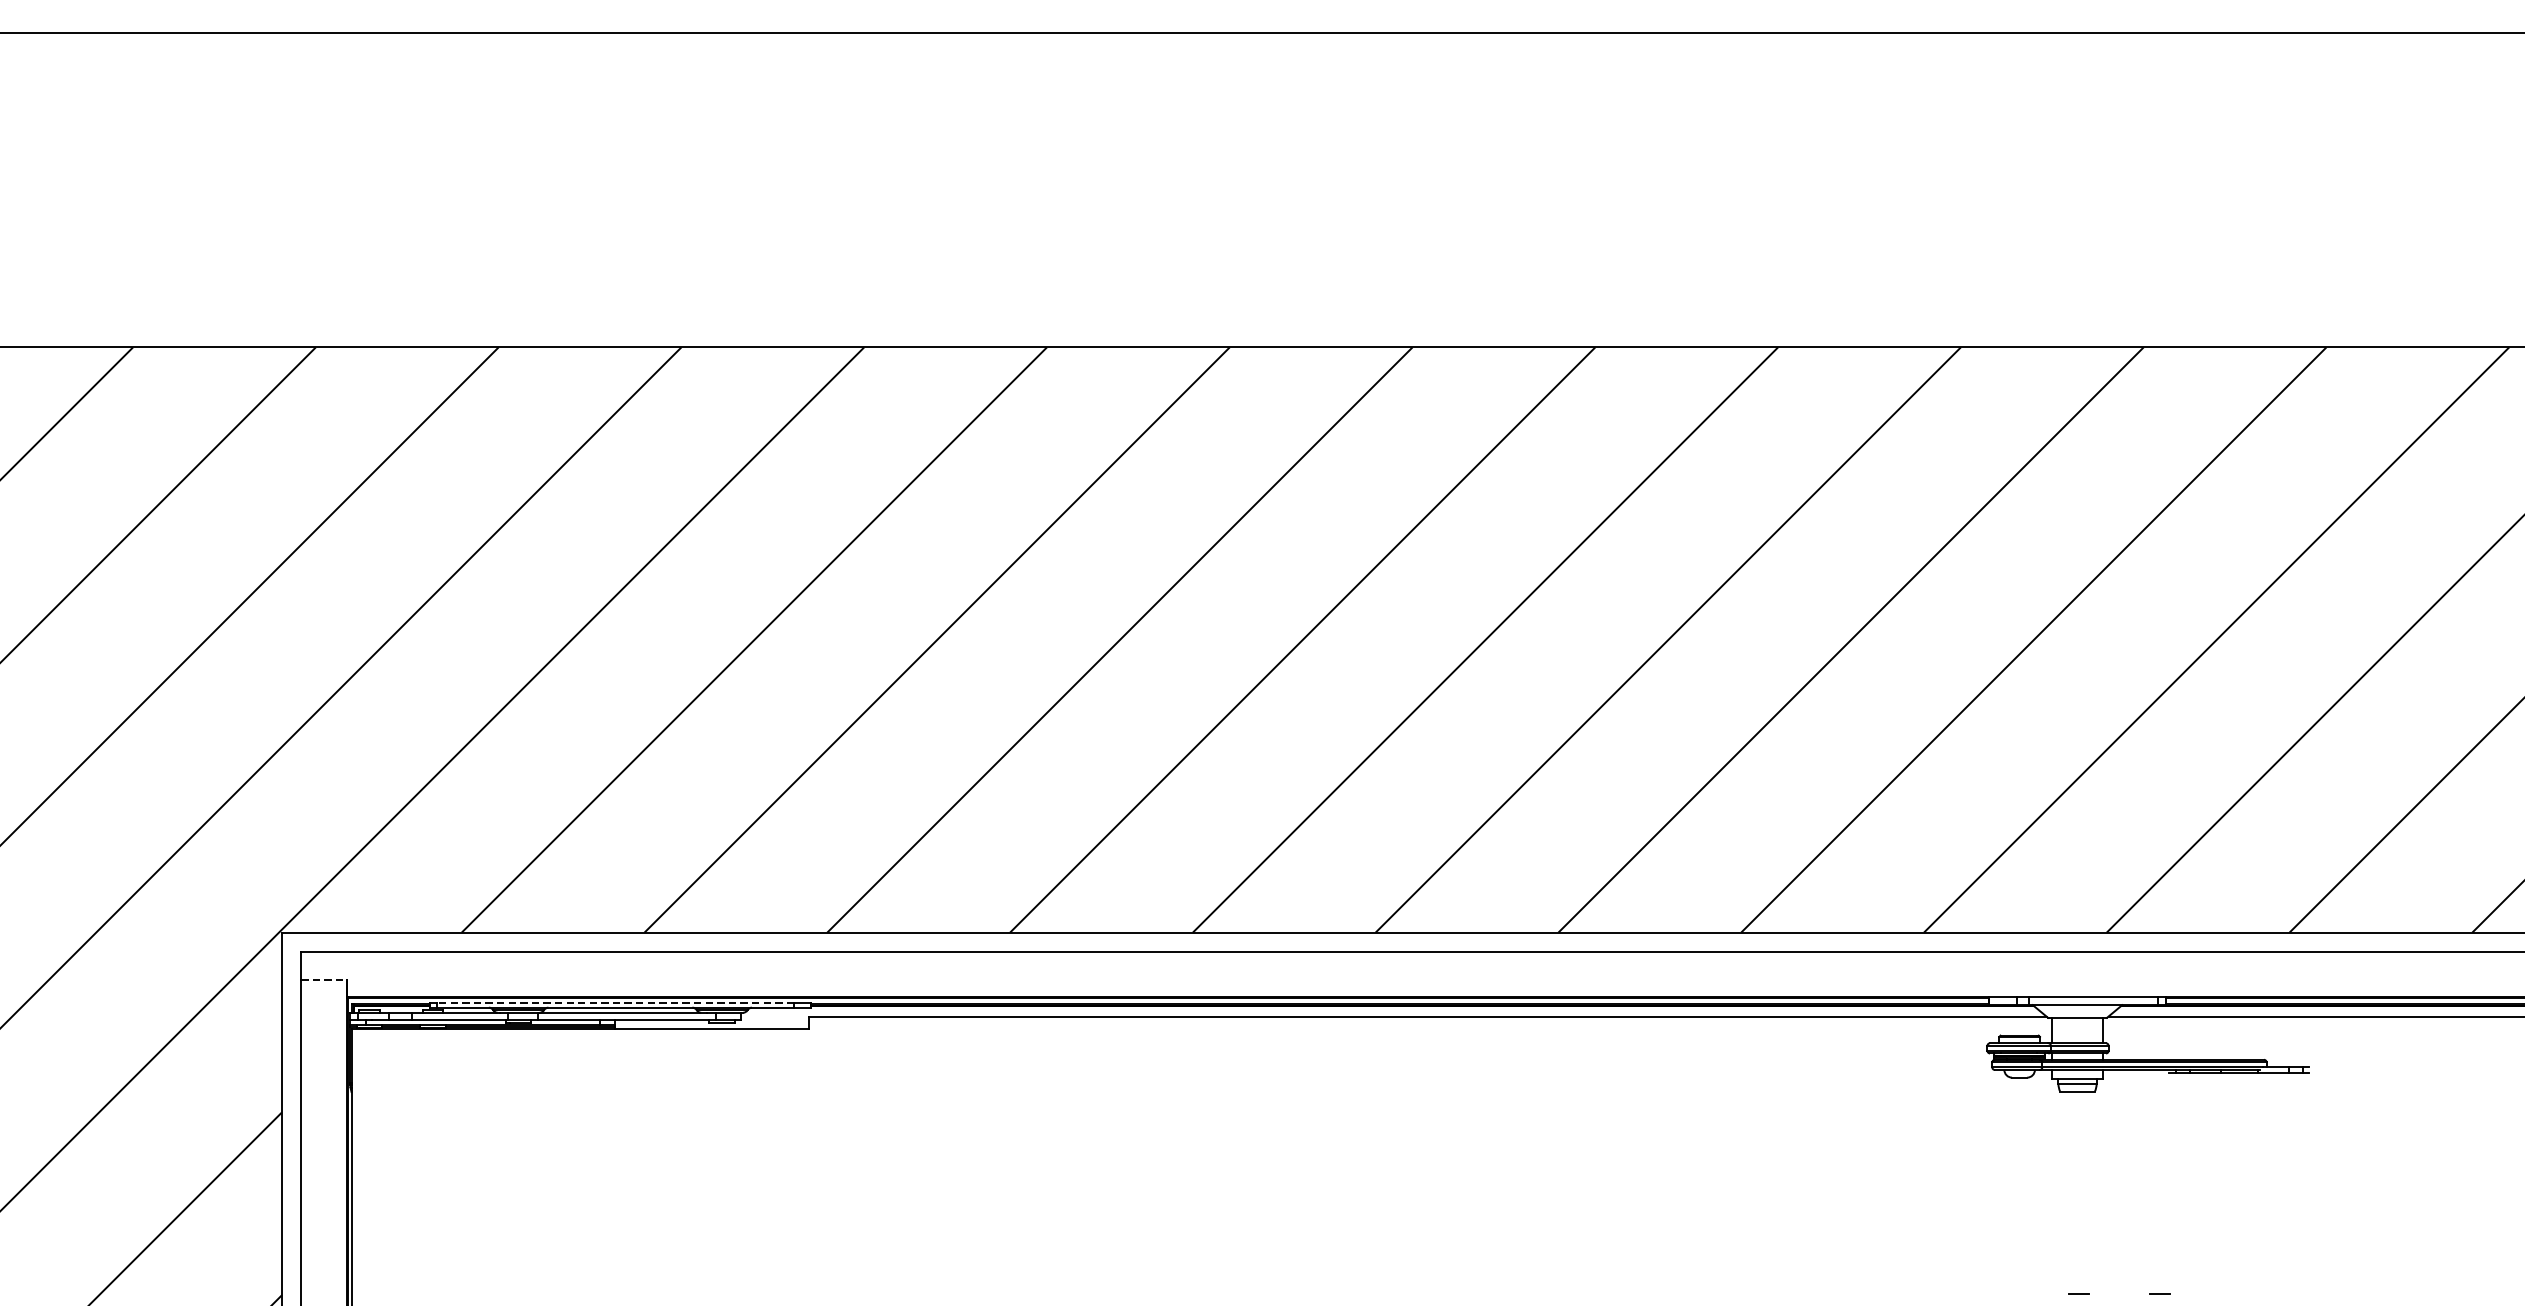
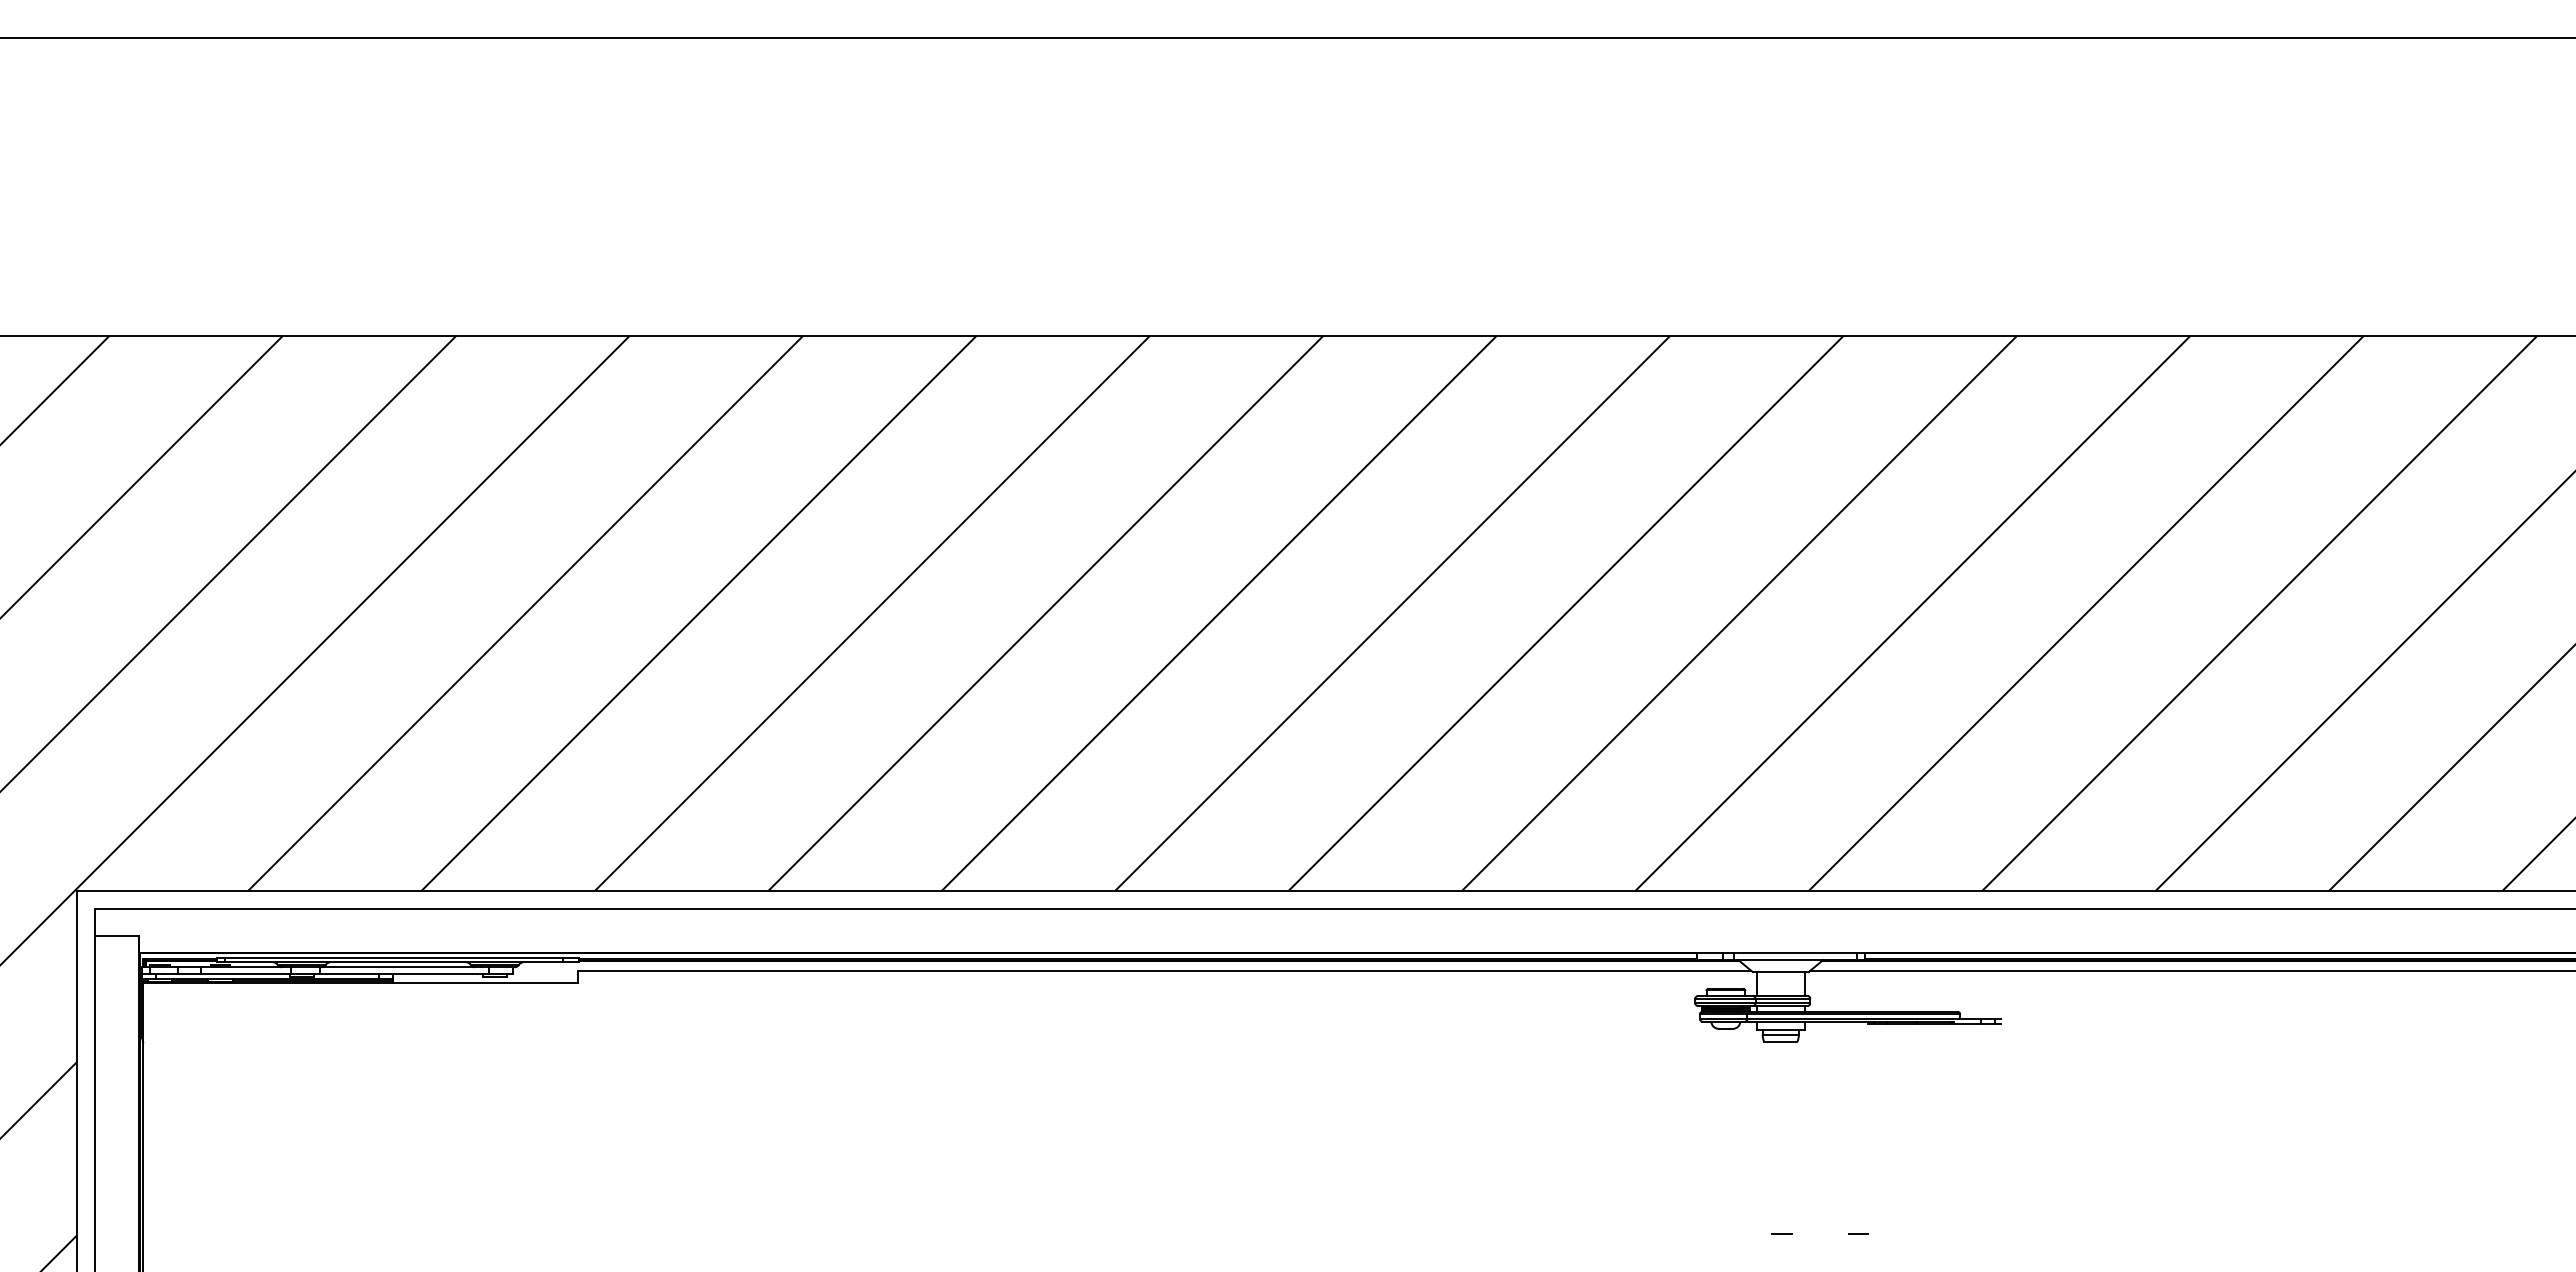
line: (324, 979) -> (117, 935), dashed -> solid
line: (615, 1002) -> (393, 957), dashed -> solid

